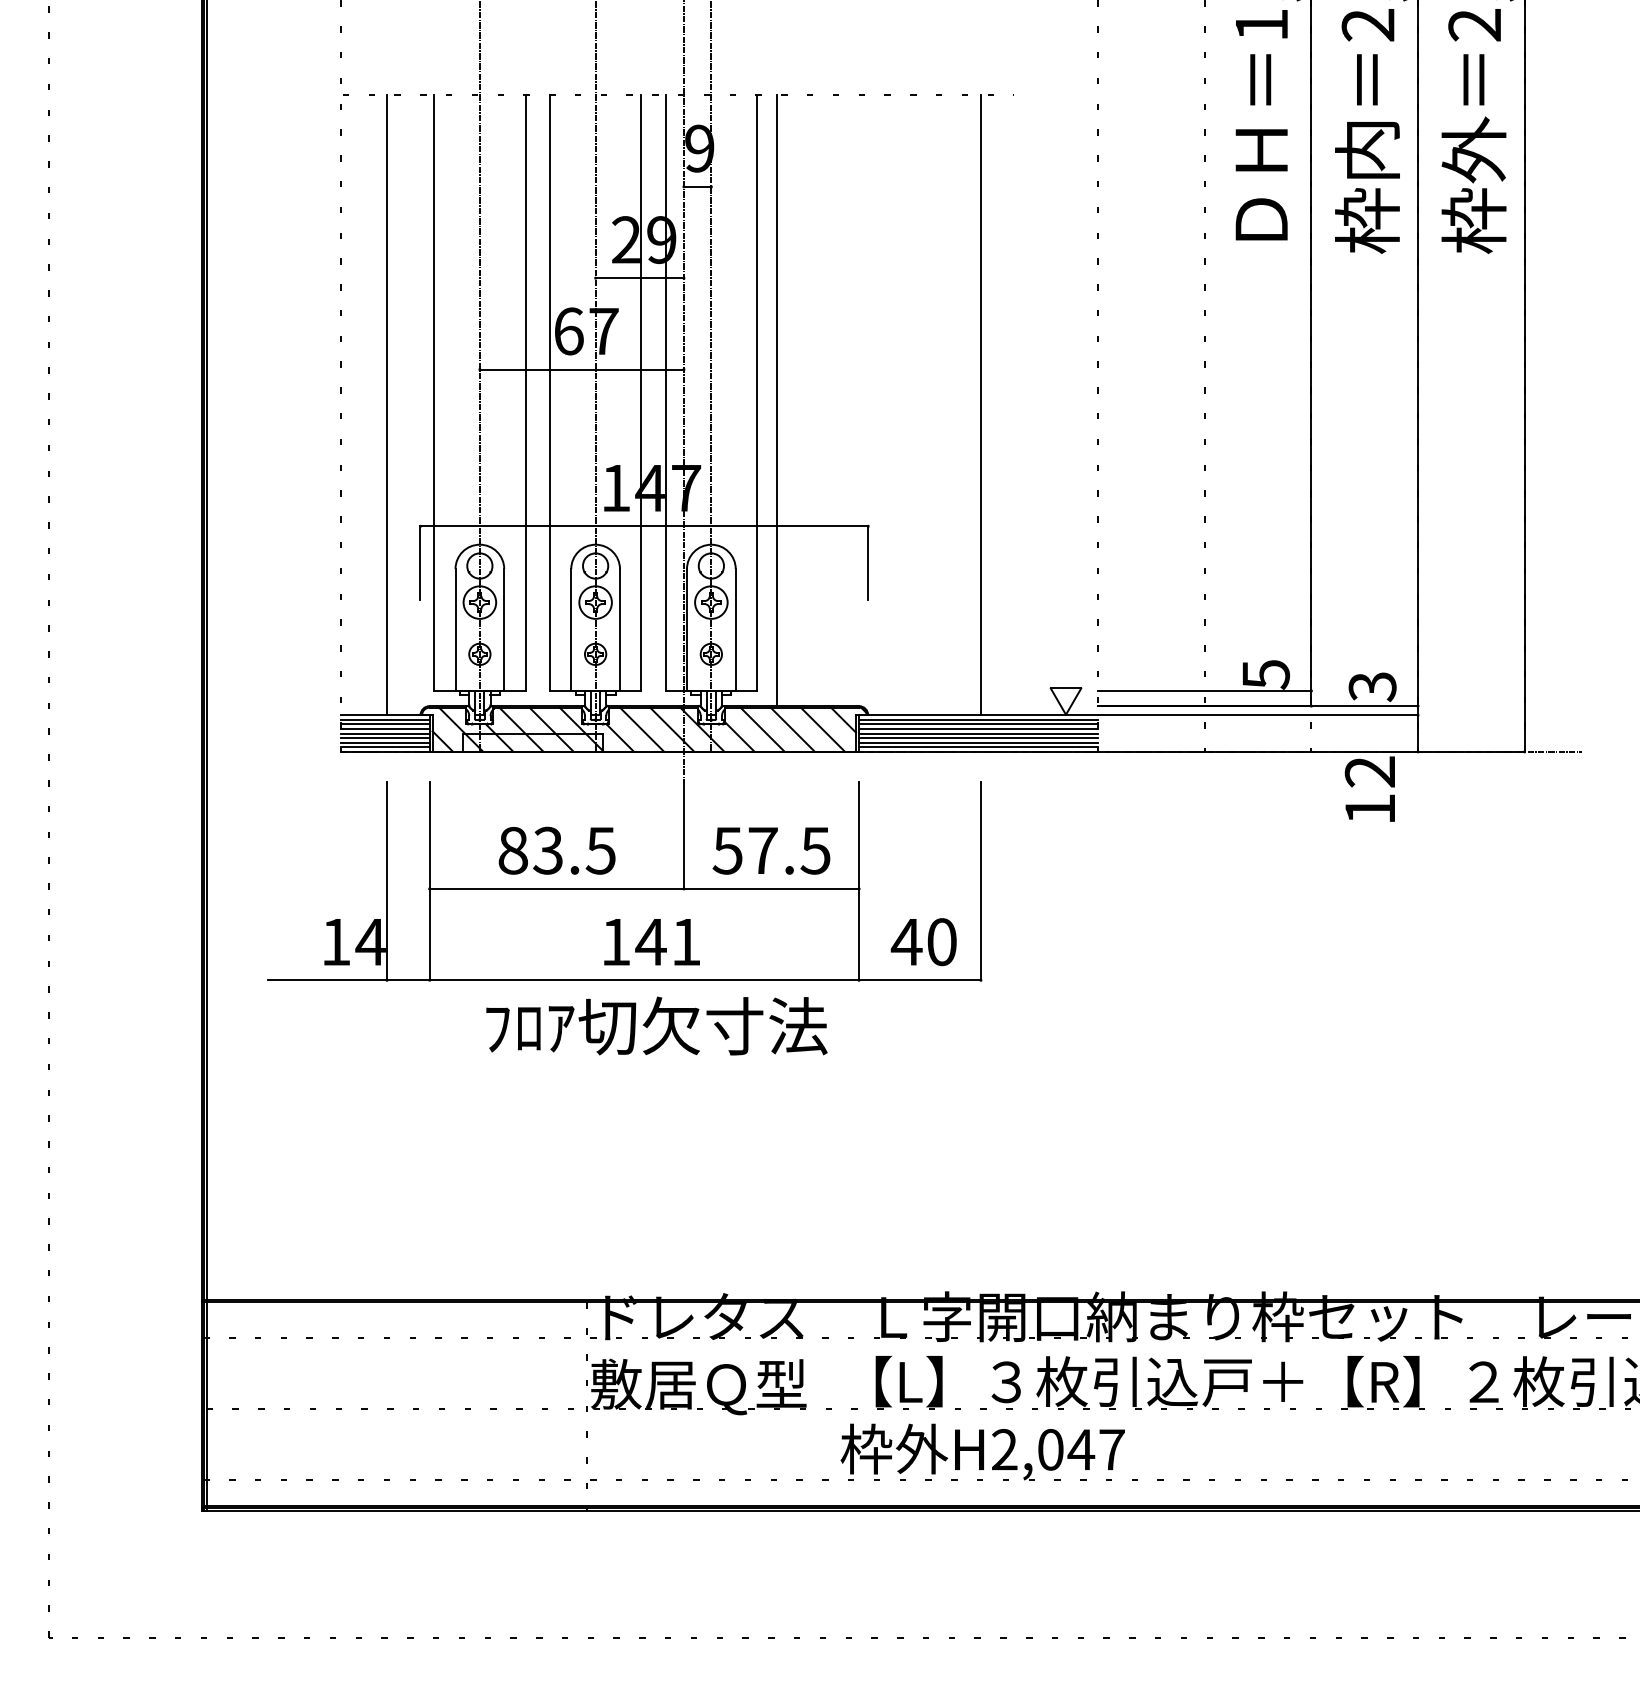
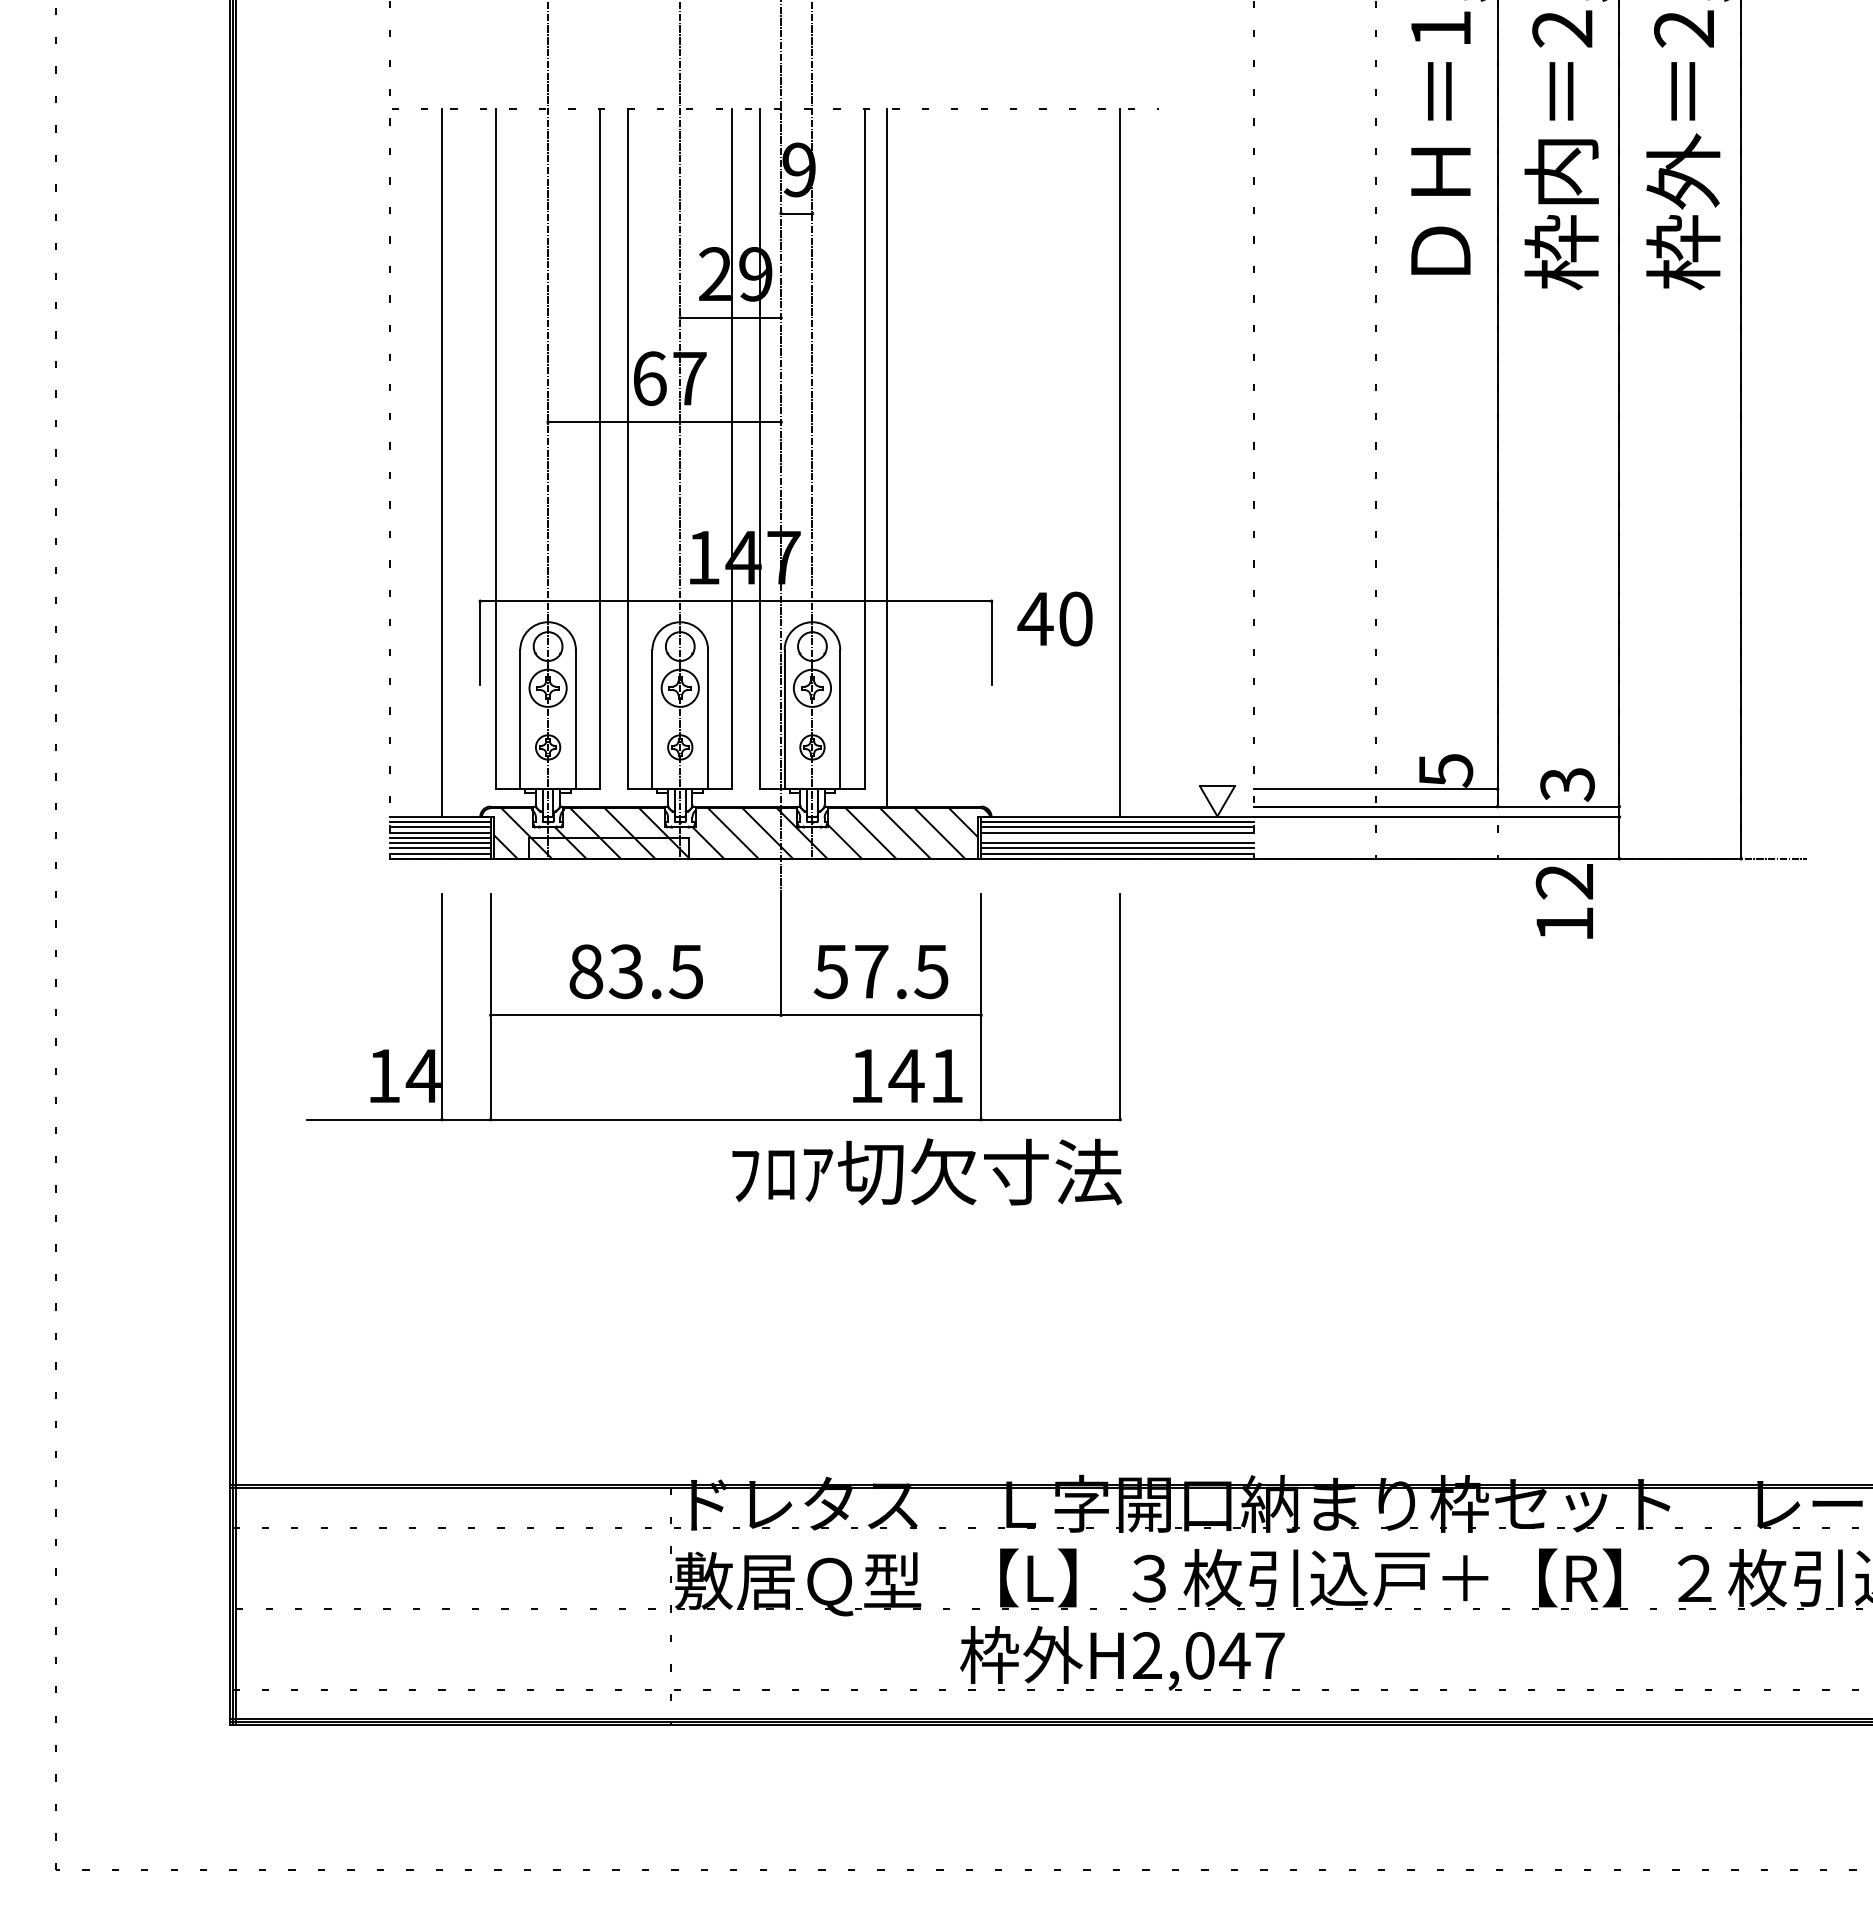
line: (978, 733) -> (1117, 837), removed
text: (651, 941) -> (907, 1075), moved
text: (923, 941) -> (1054, 618), moved
text: (657, 1025) -> (927, 1171), moved

